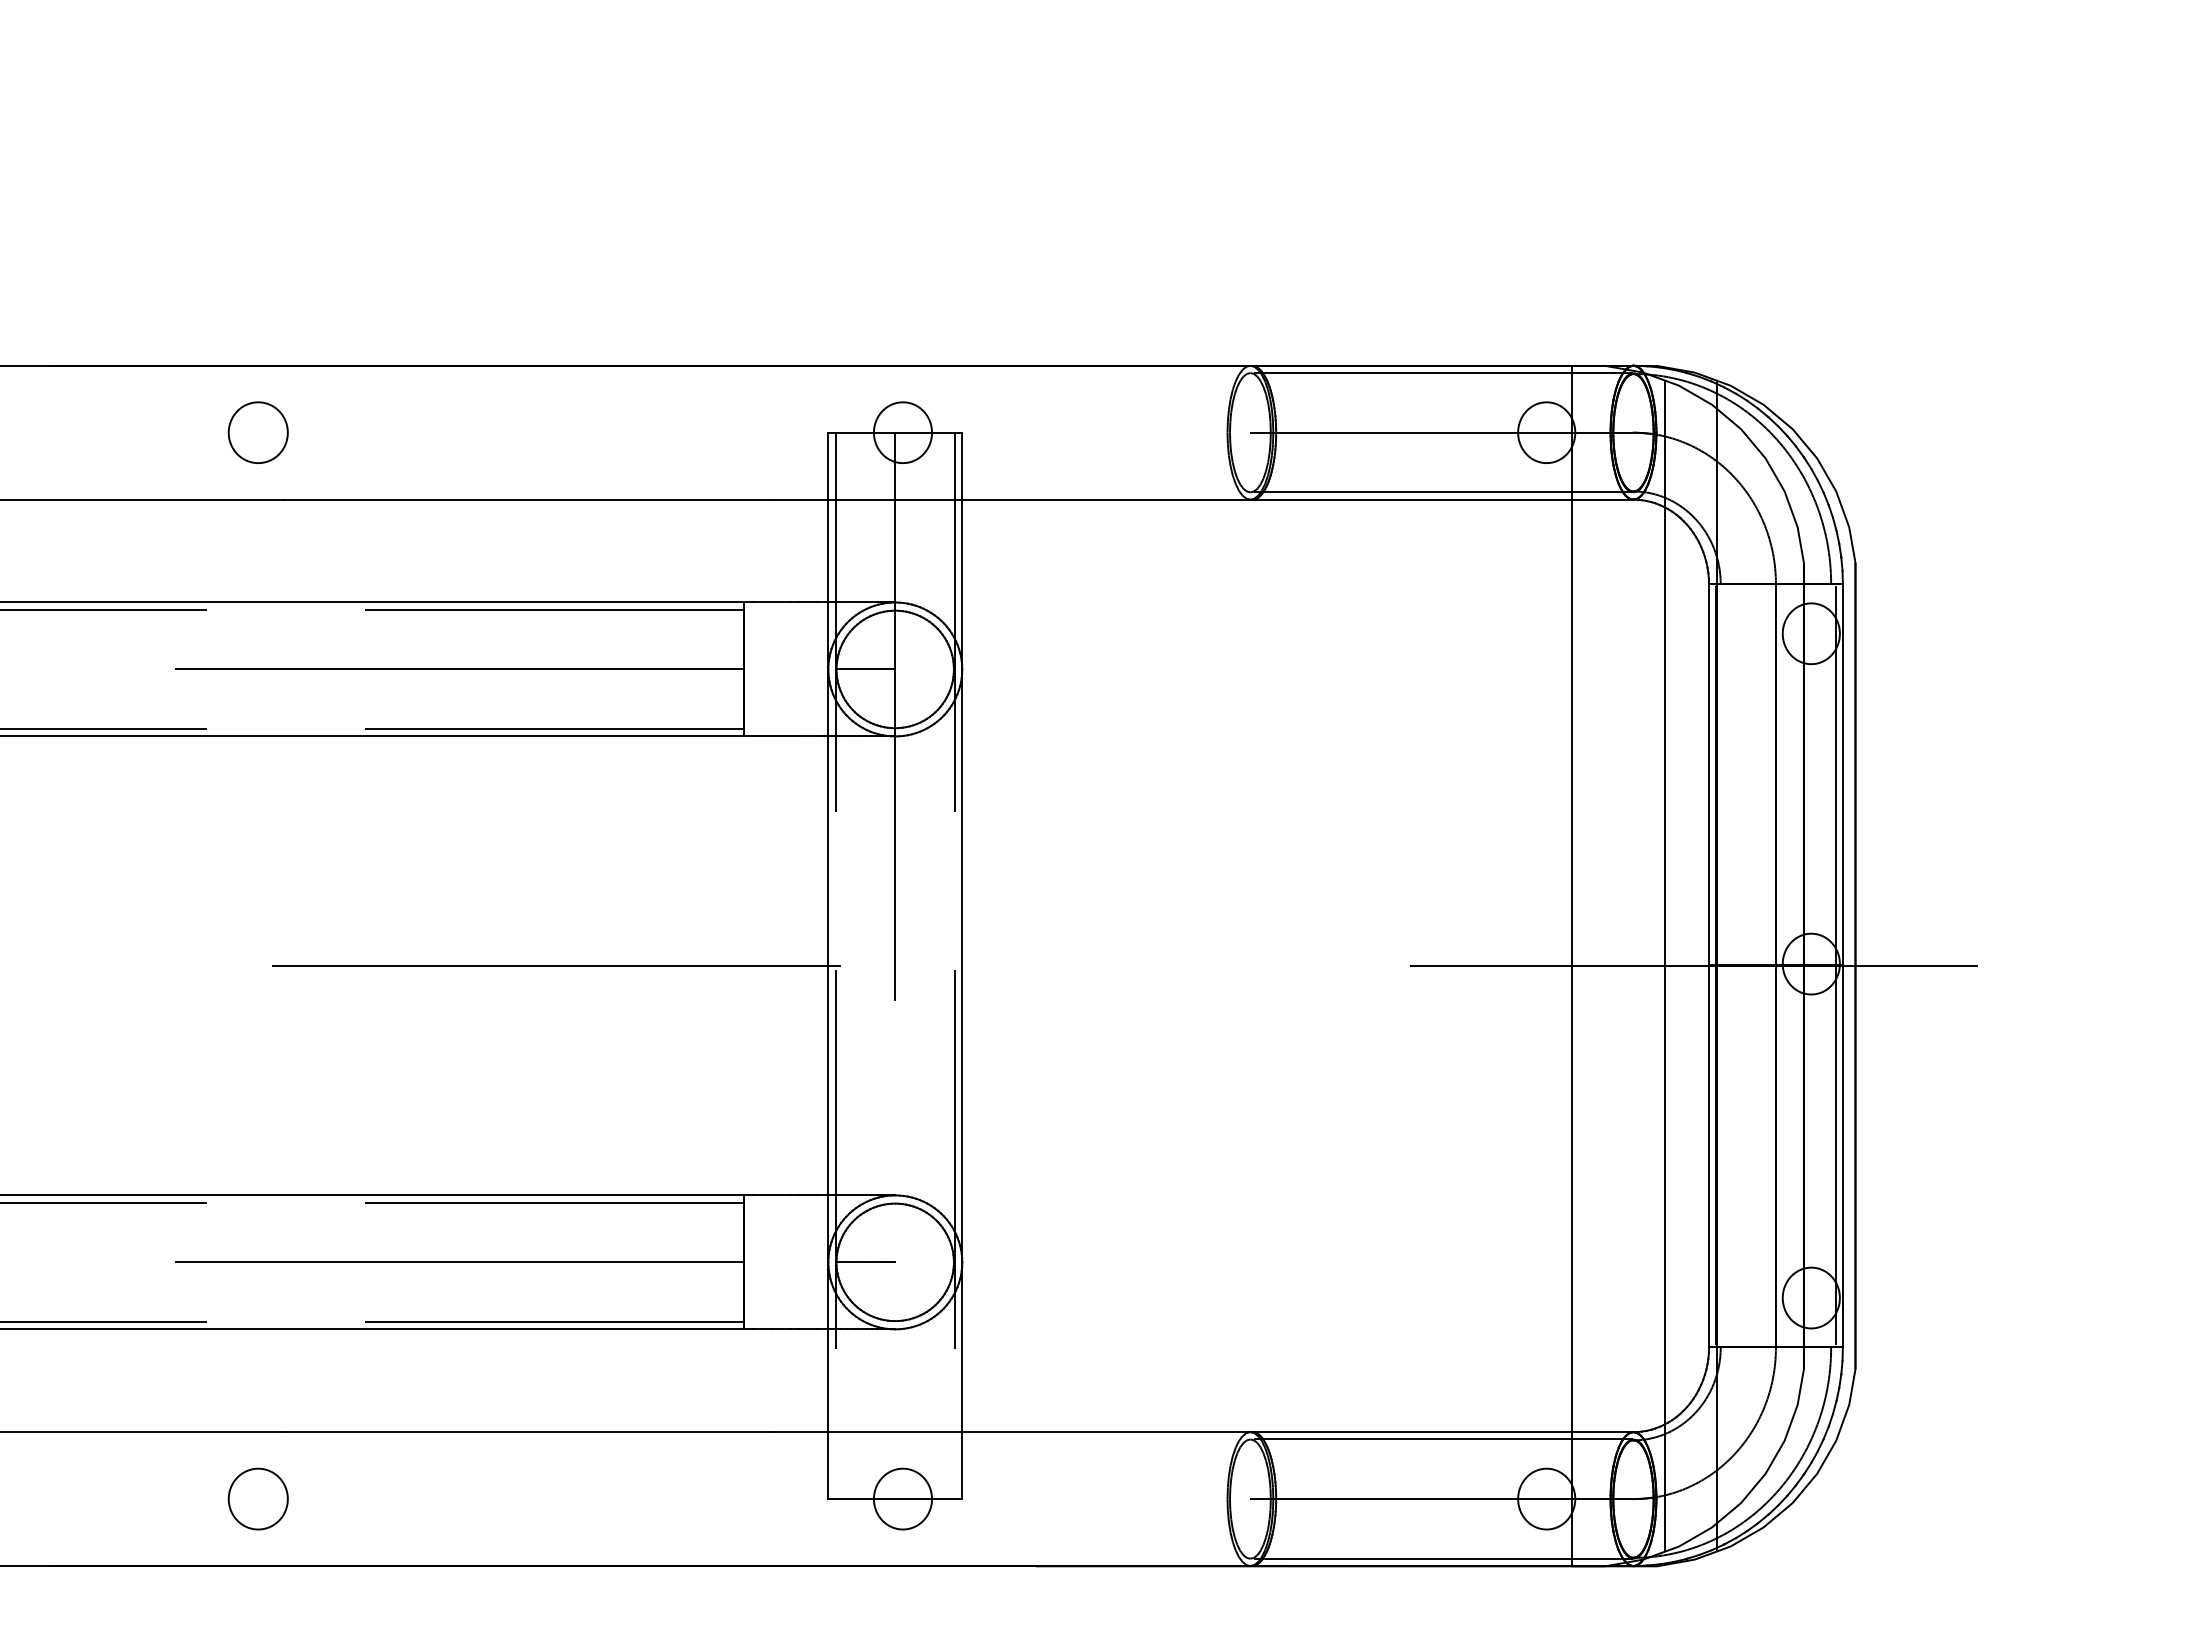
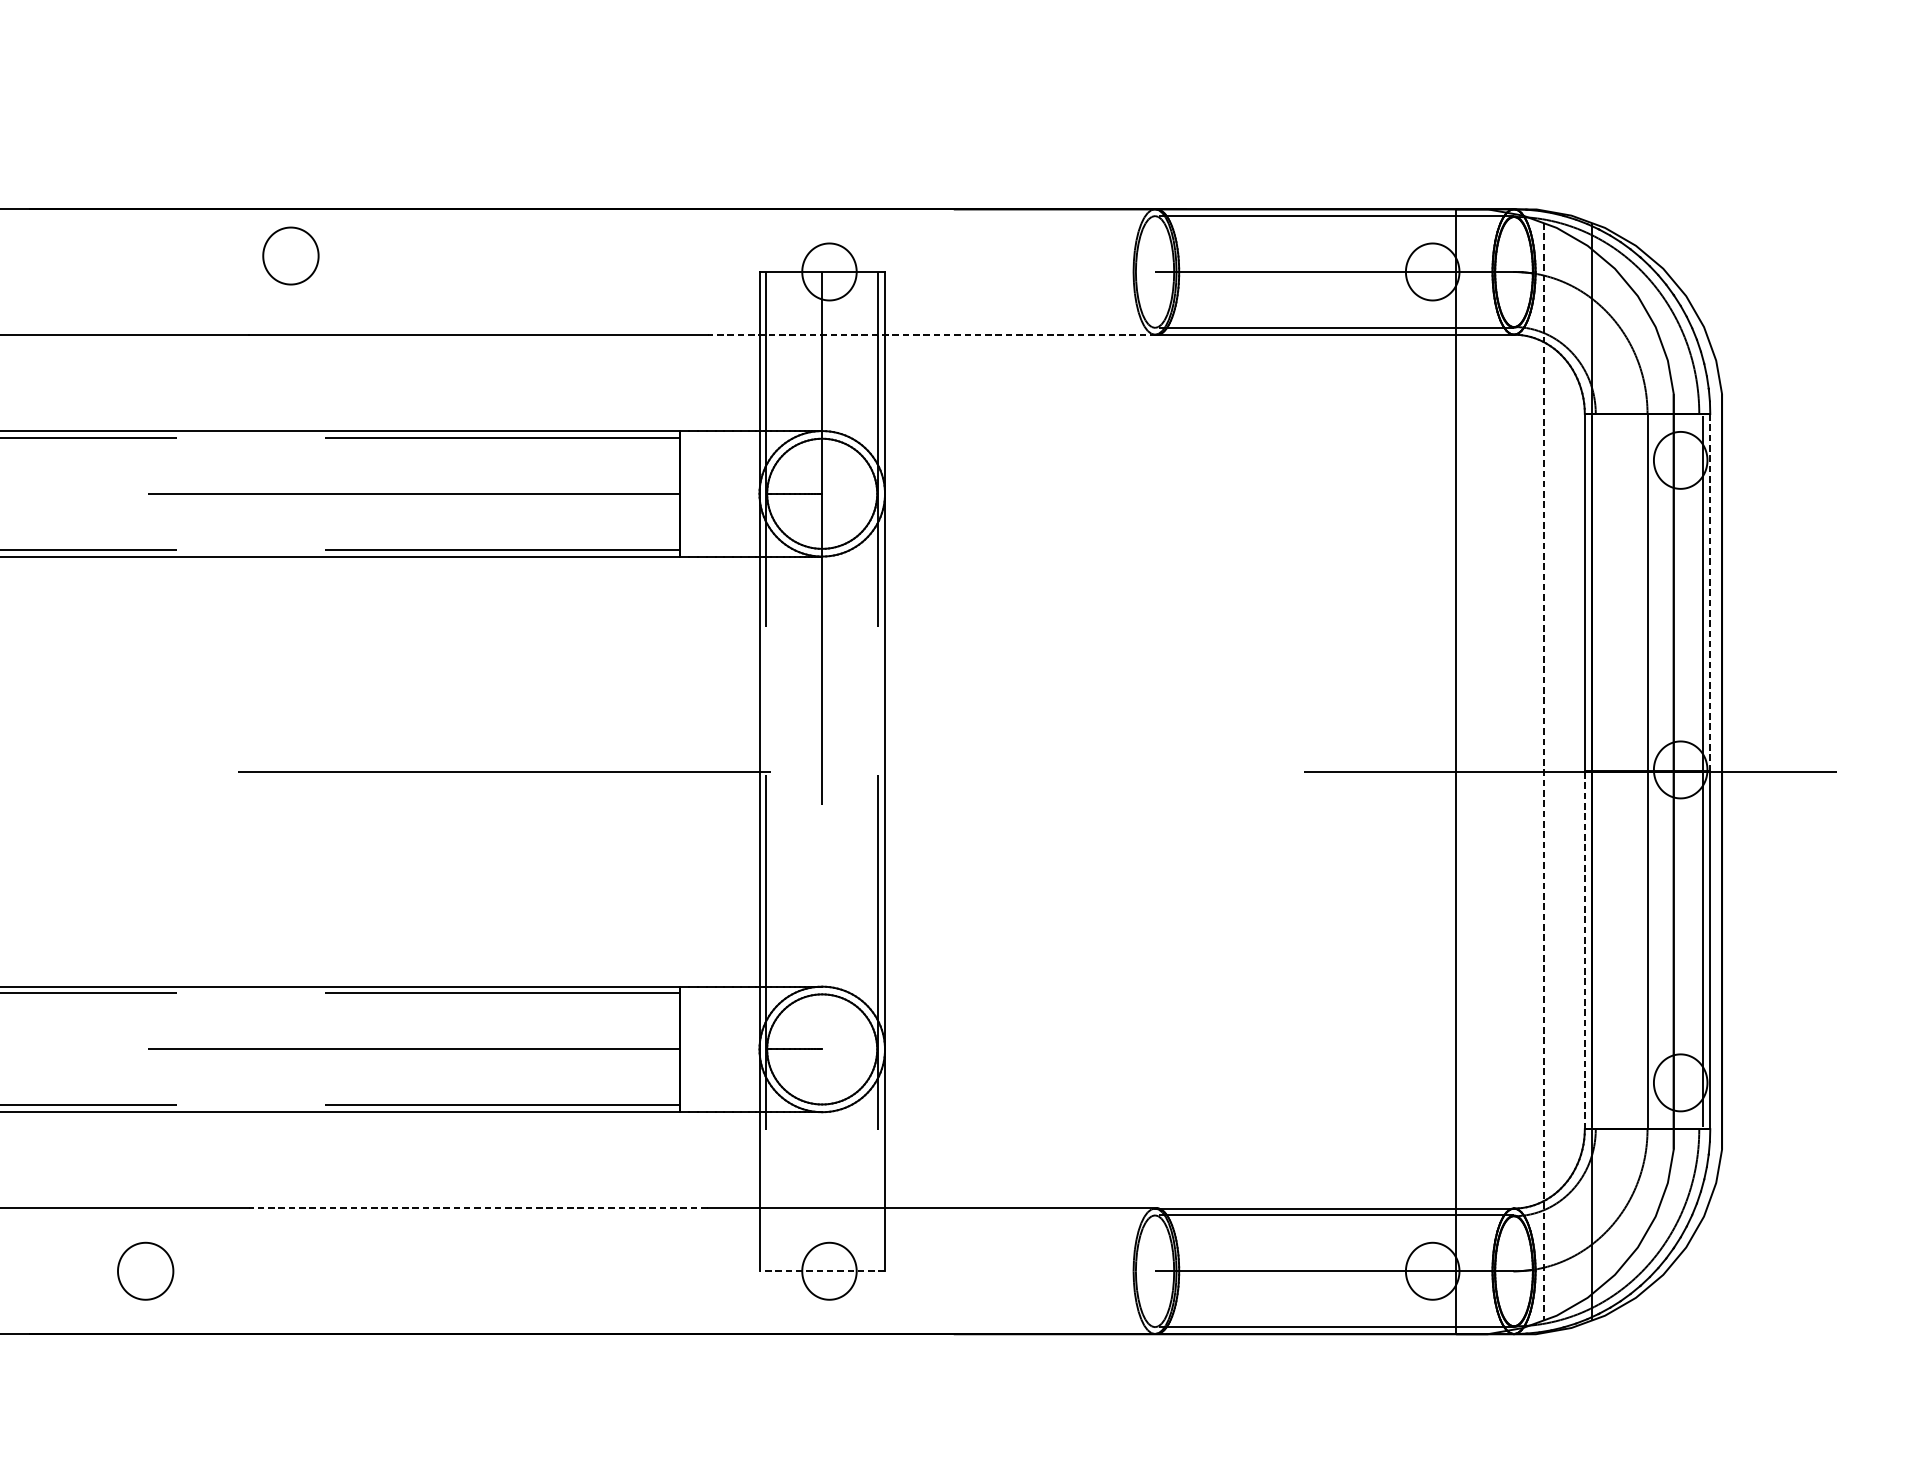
part: (257, 432) -> (290, 255), moved
line: (1012, 499) -> (932, 334), solid -> dashed
line: (1842, 774) -> (1709, 592), solid -> dashed
line: (1665, 966) -> (1544, 772), solid -> dashed
line: (1708, 1156) -> (1584, 950), solid -> dashed
line: (527, 1431) -> (477, 1207), solid -> dashed
part: (257, 1498) -> (144, 1270), moved
line: (895, 1498) -> (822, 1270), solid -> dashed

